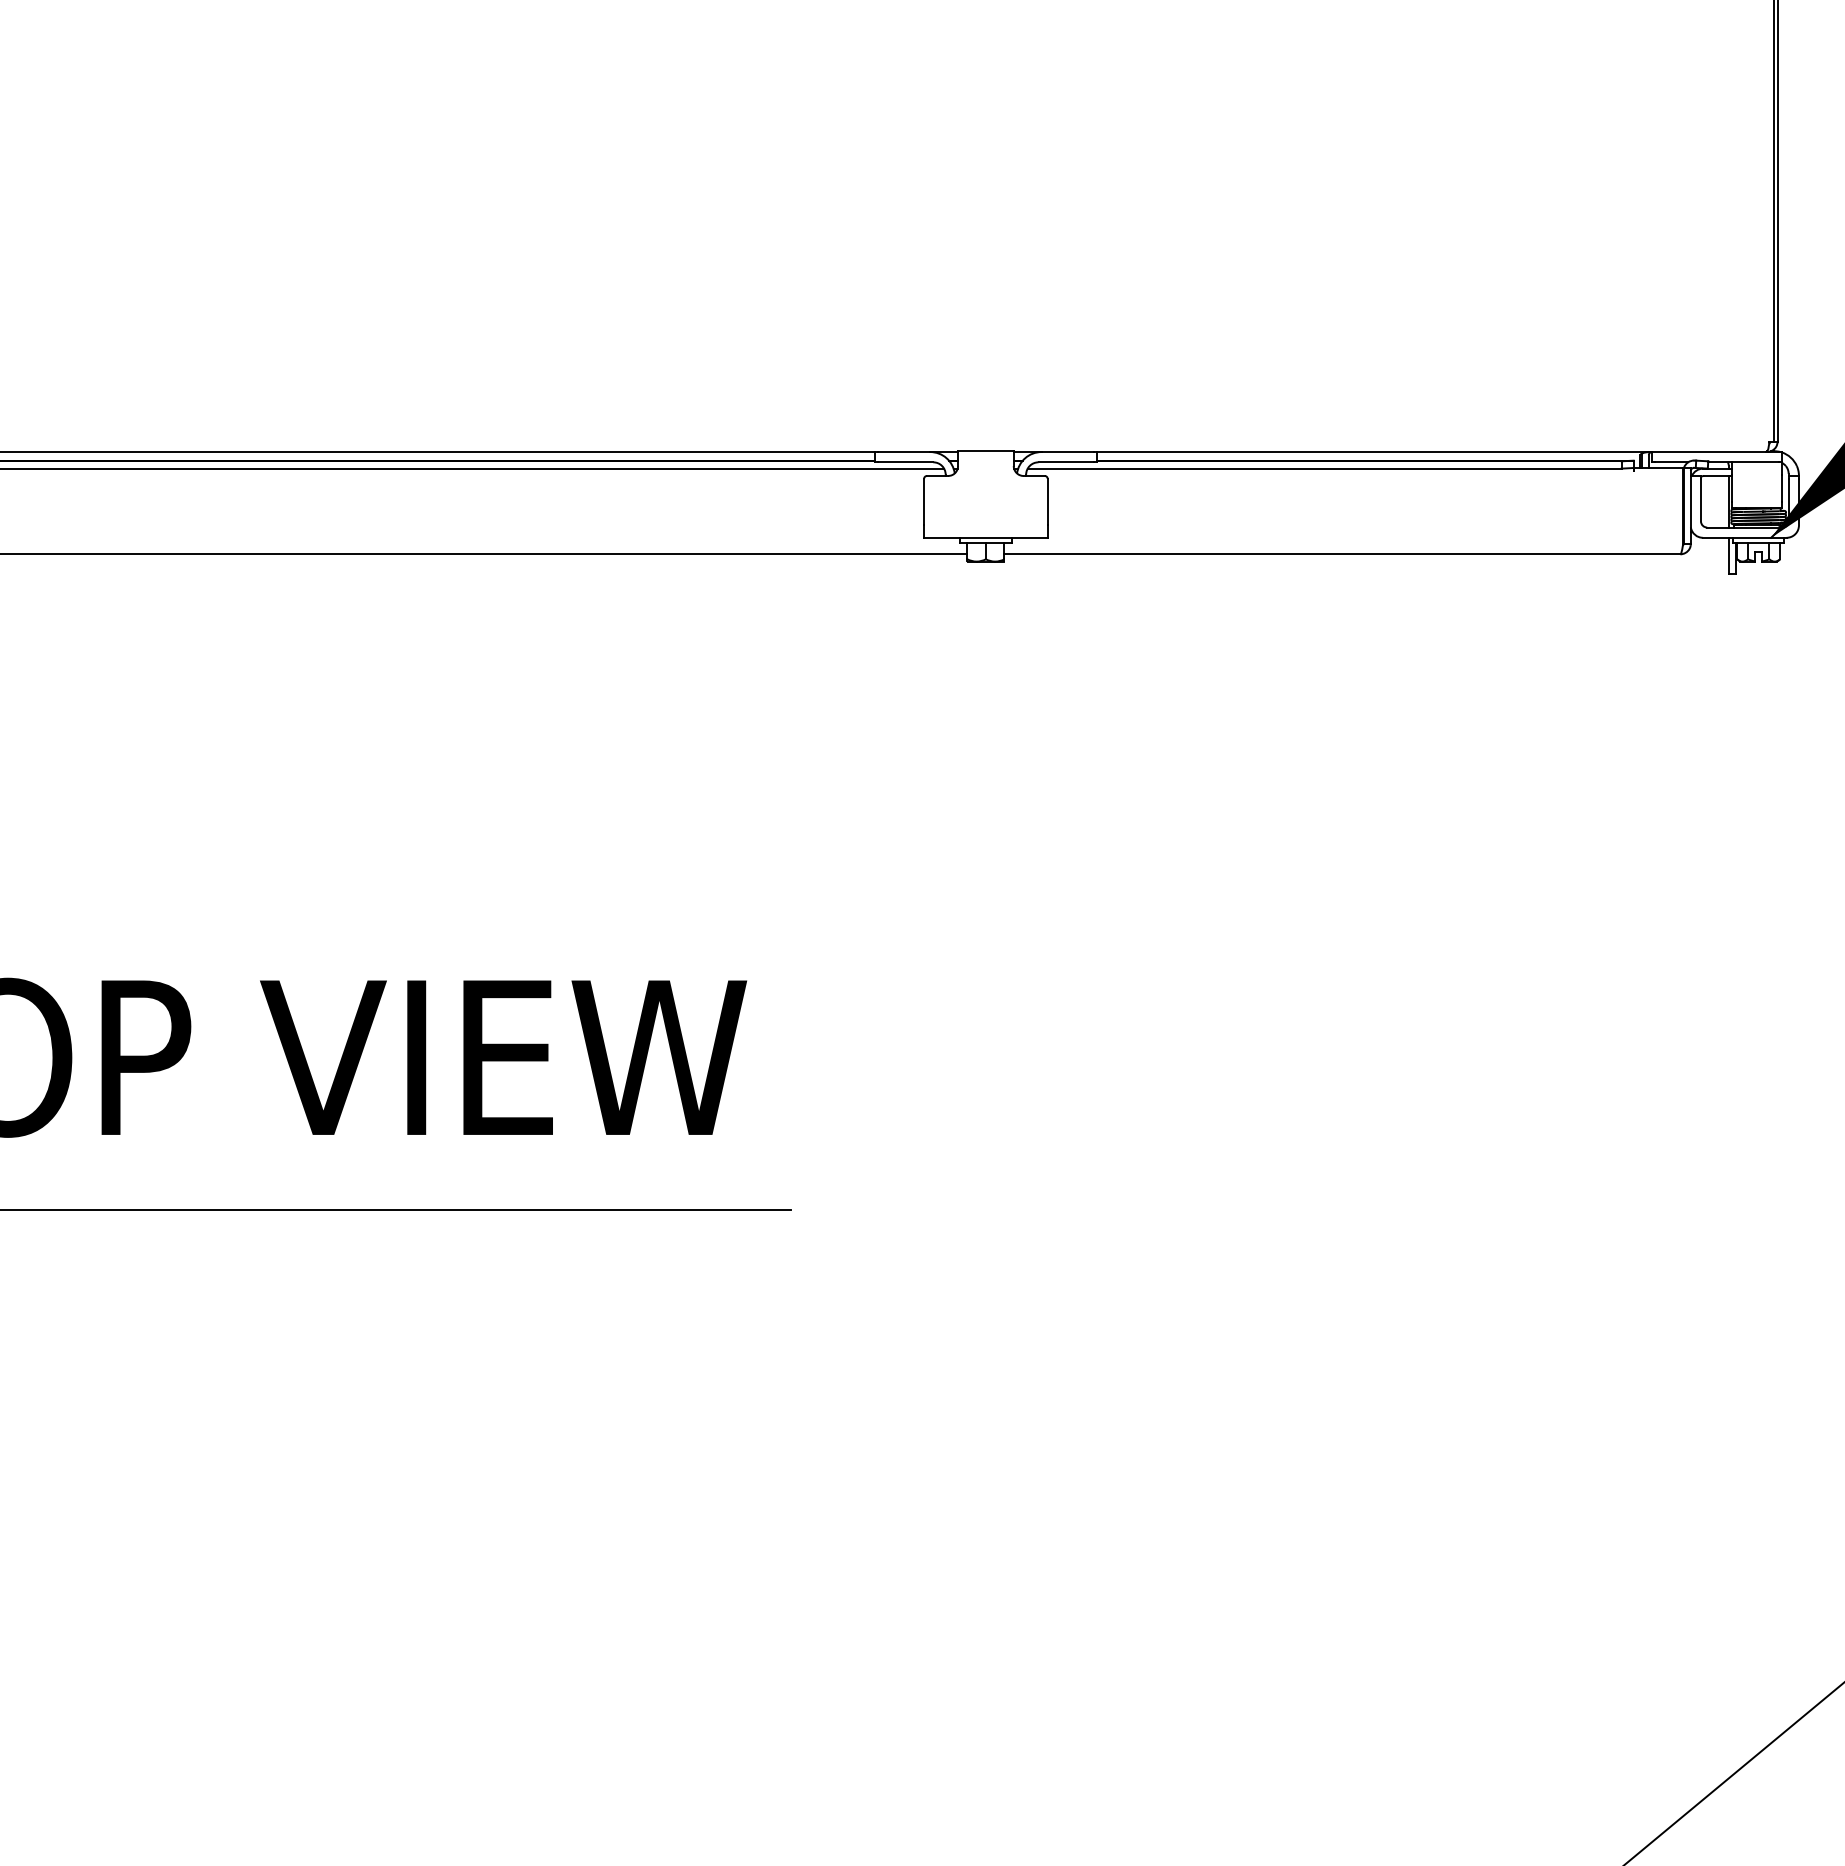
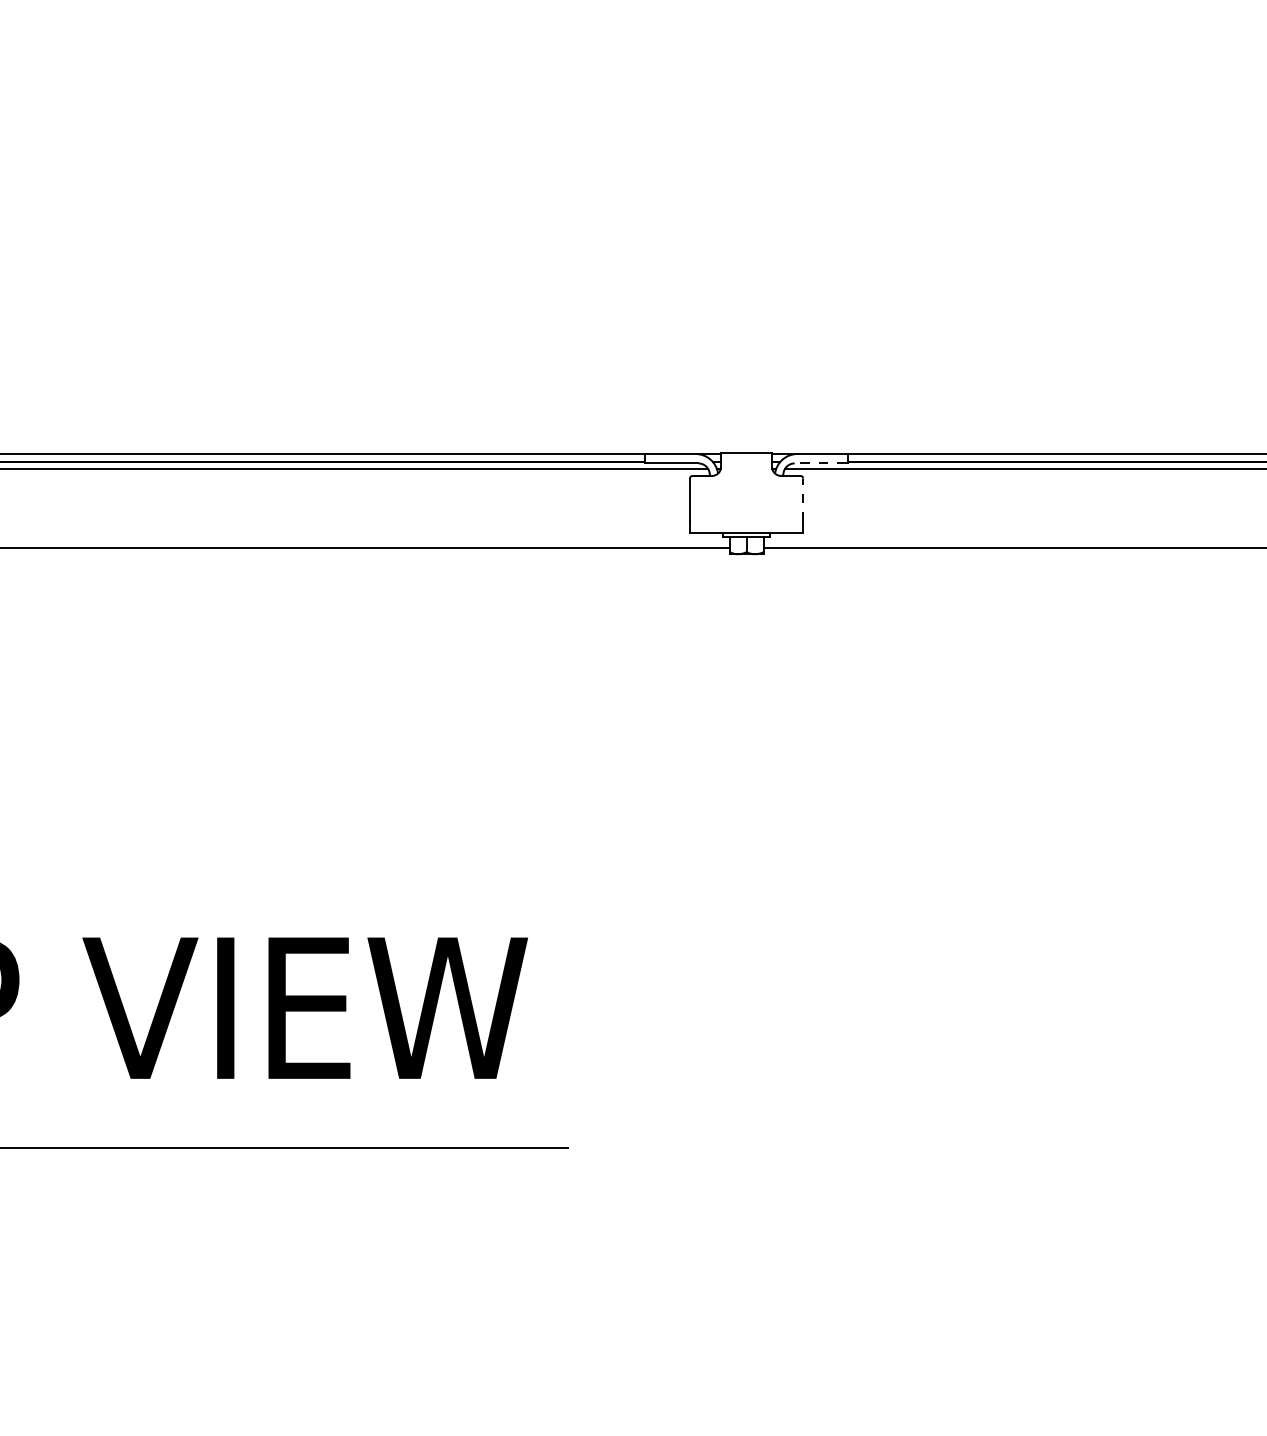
line: (1066, 462) -> (820, 463), solid -> dashed
line: (1047, 501) -> (802, 499), solid -> dashed

